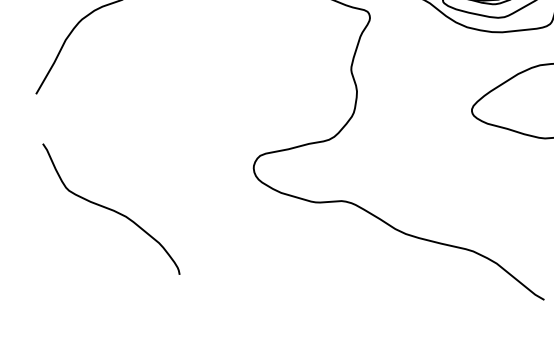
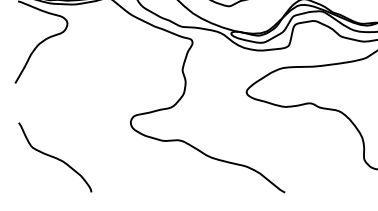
curve: (111, 209) -> (55, 157), moved

